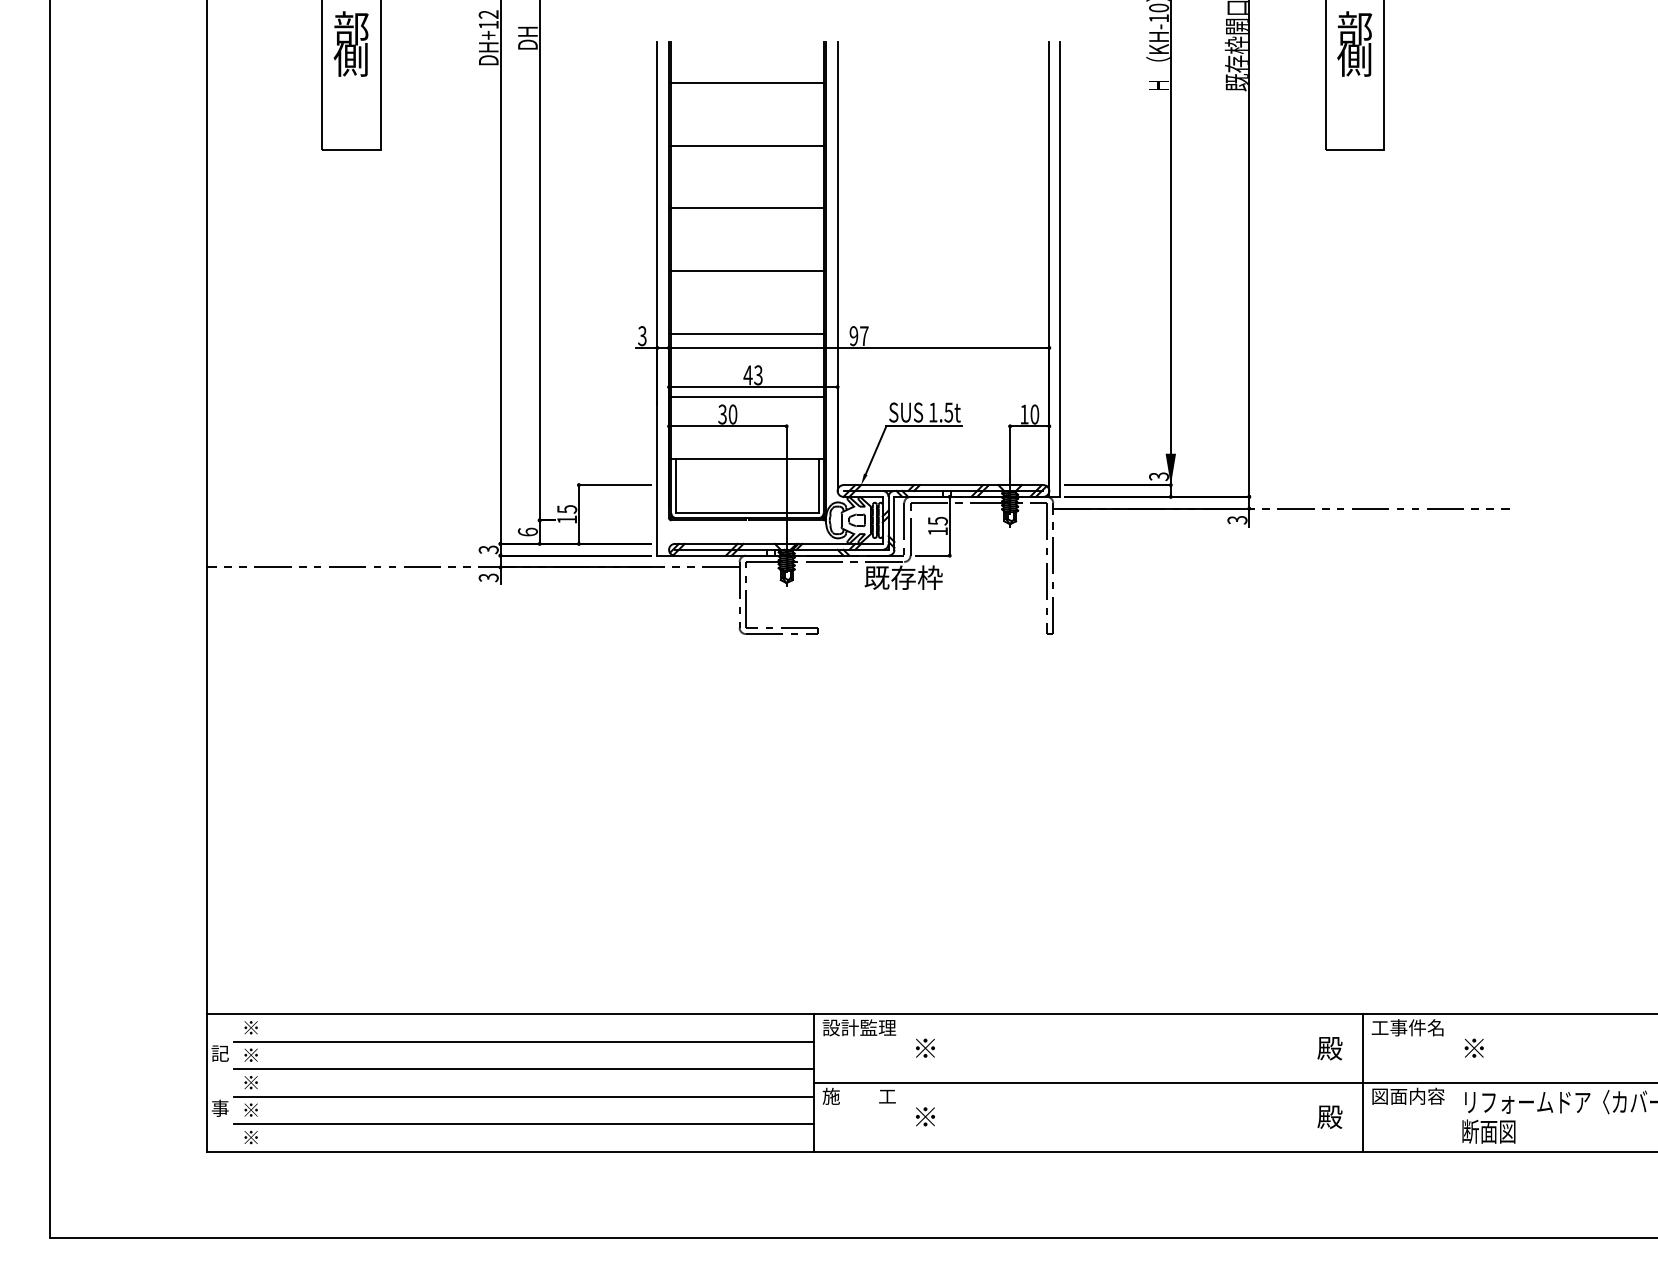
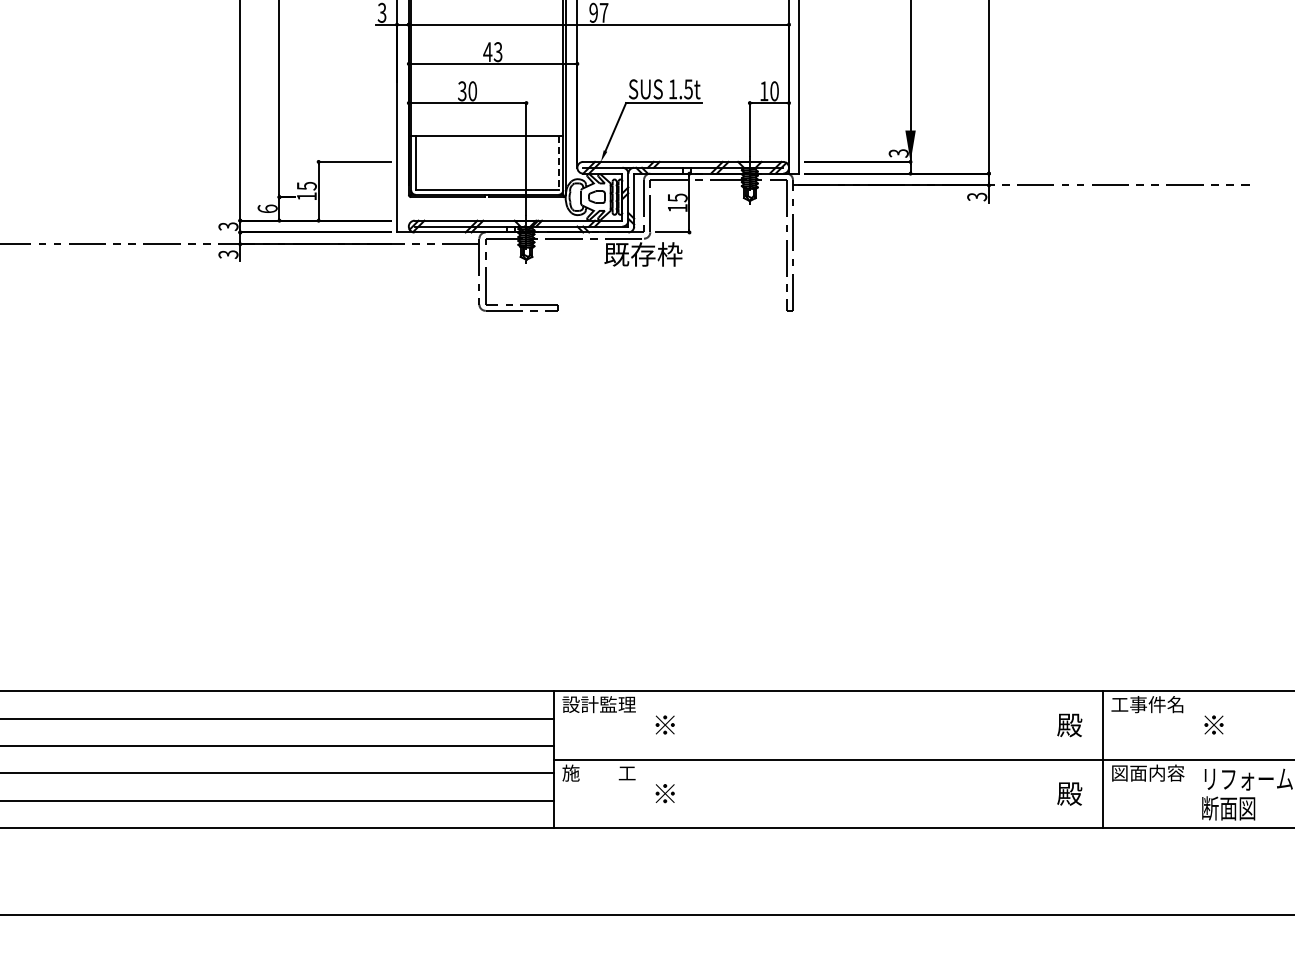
line: (747, 333) -> (487, 10), removed
line: (747, 396) -> (487, 73), removed
line: (818, 486) -> (558, 163), solid -> dashed

